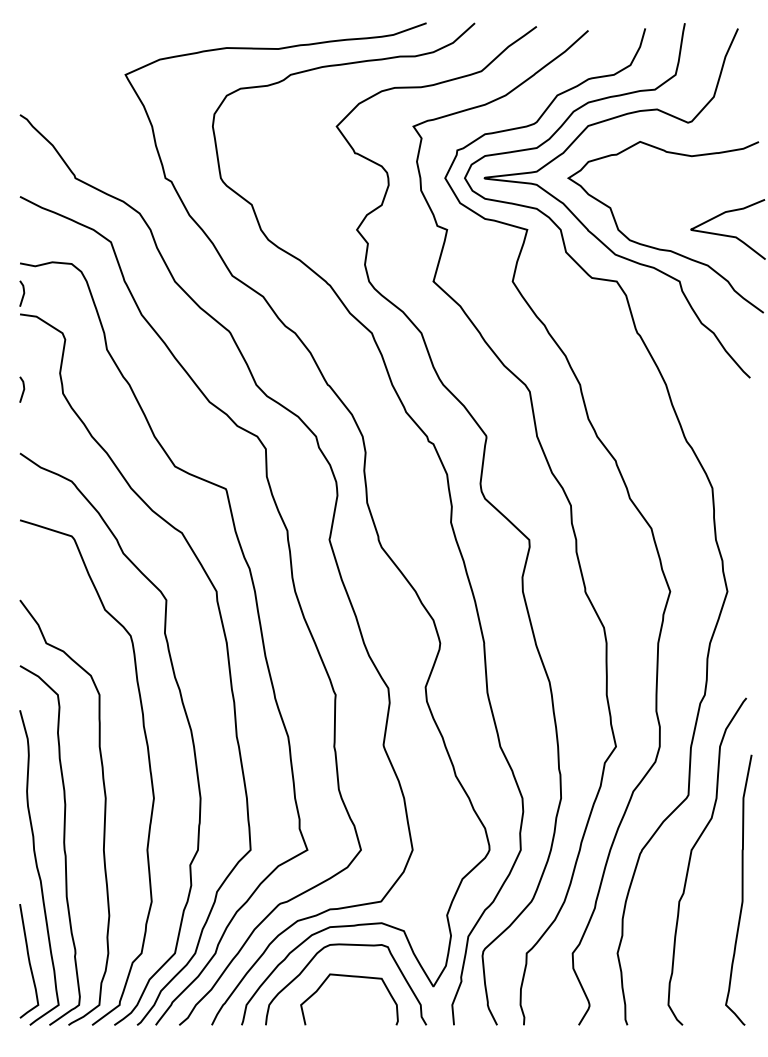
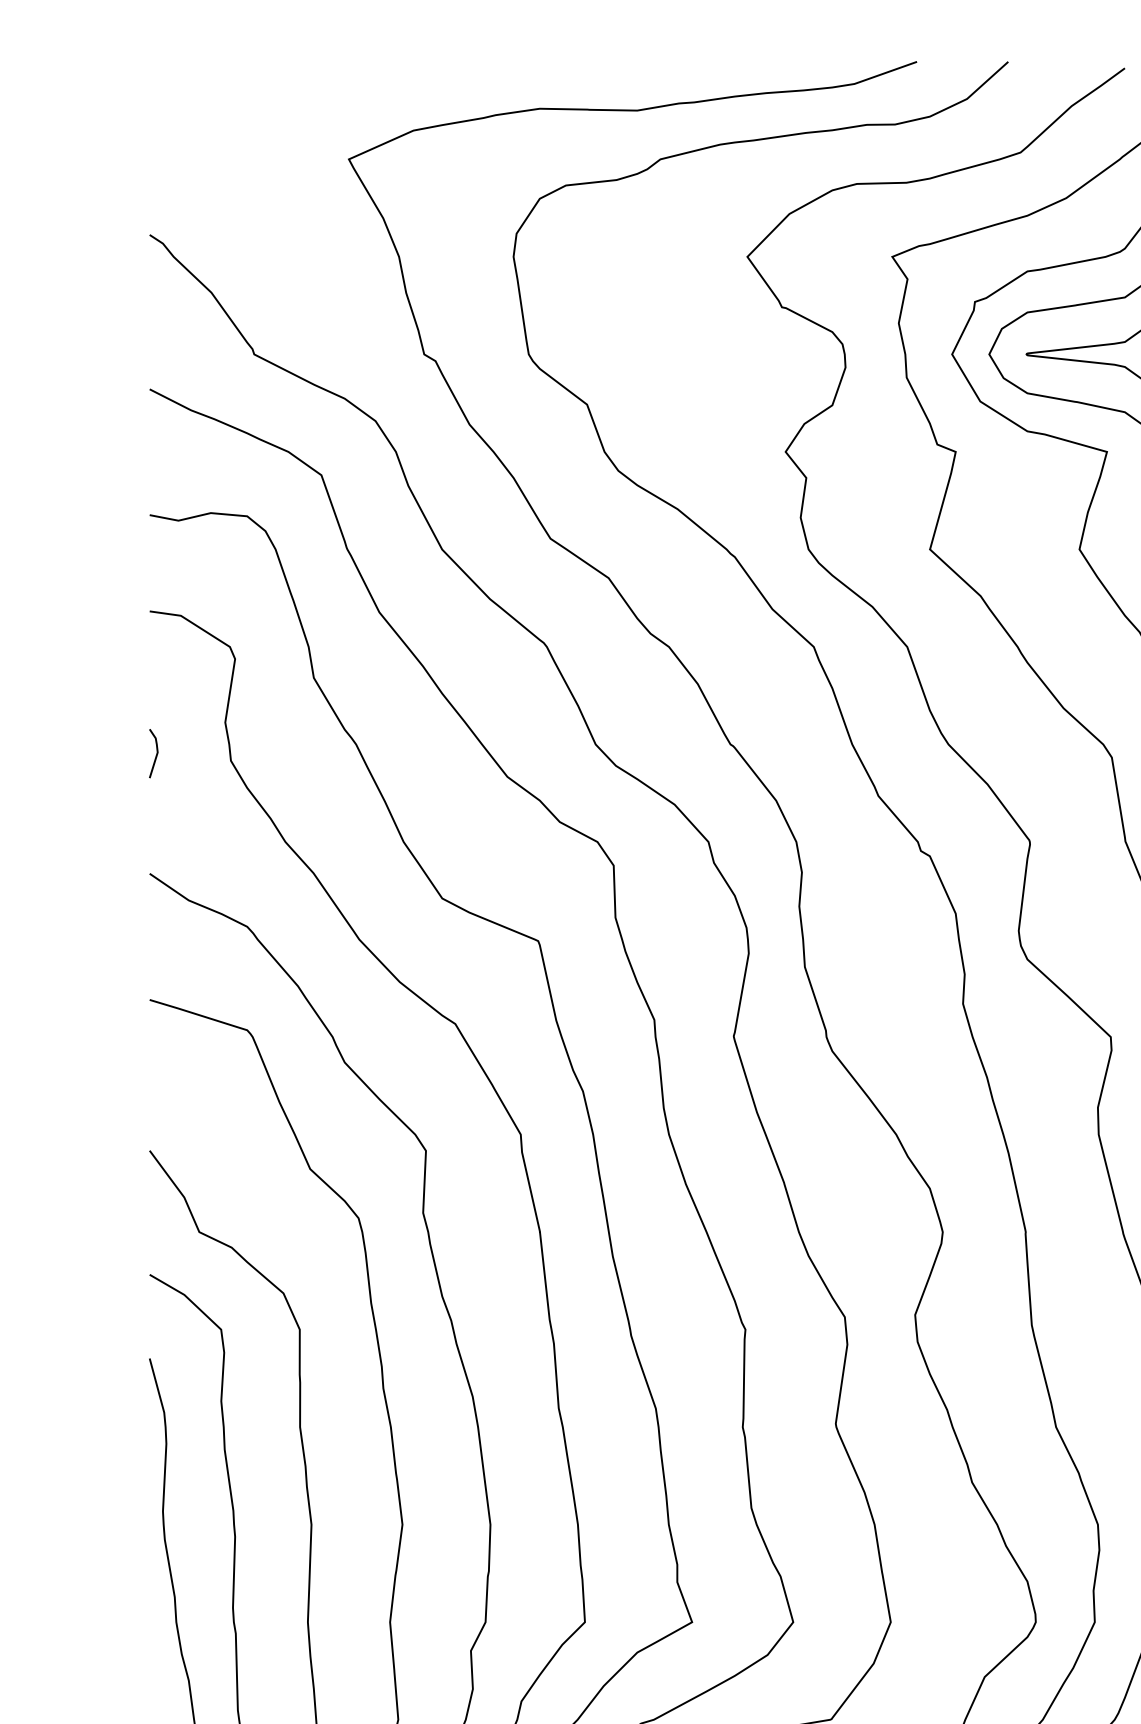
line: (23, 293) -> (156, 571), removed

